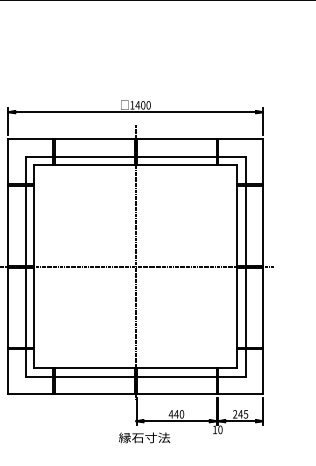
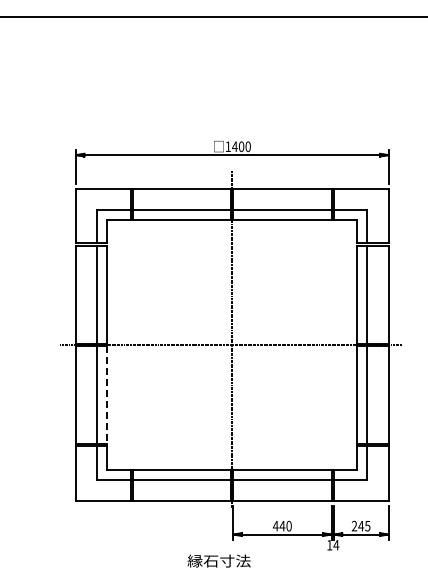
line: (34, 307) -> (107, 395), solid -> dashed
text: (220, 429) -> (336, 544), 10 -> 14
text: (143, 437) -> (218, 560), moved

